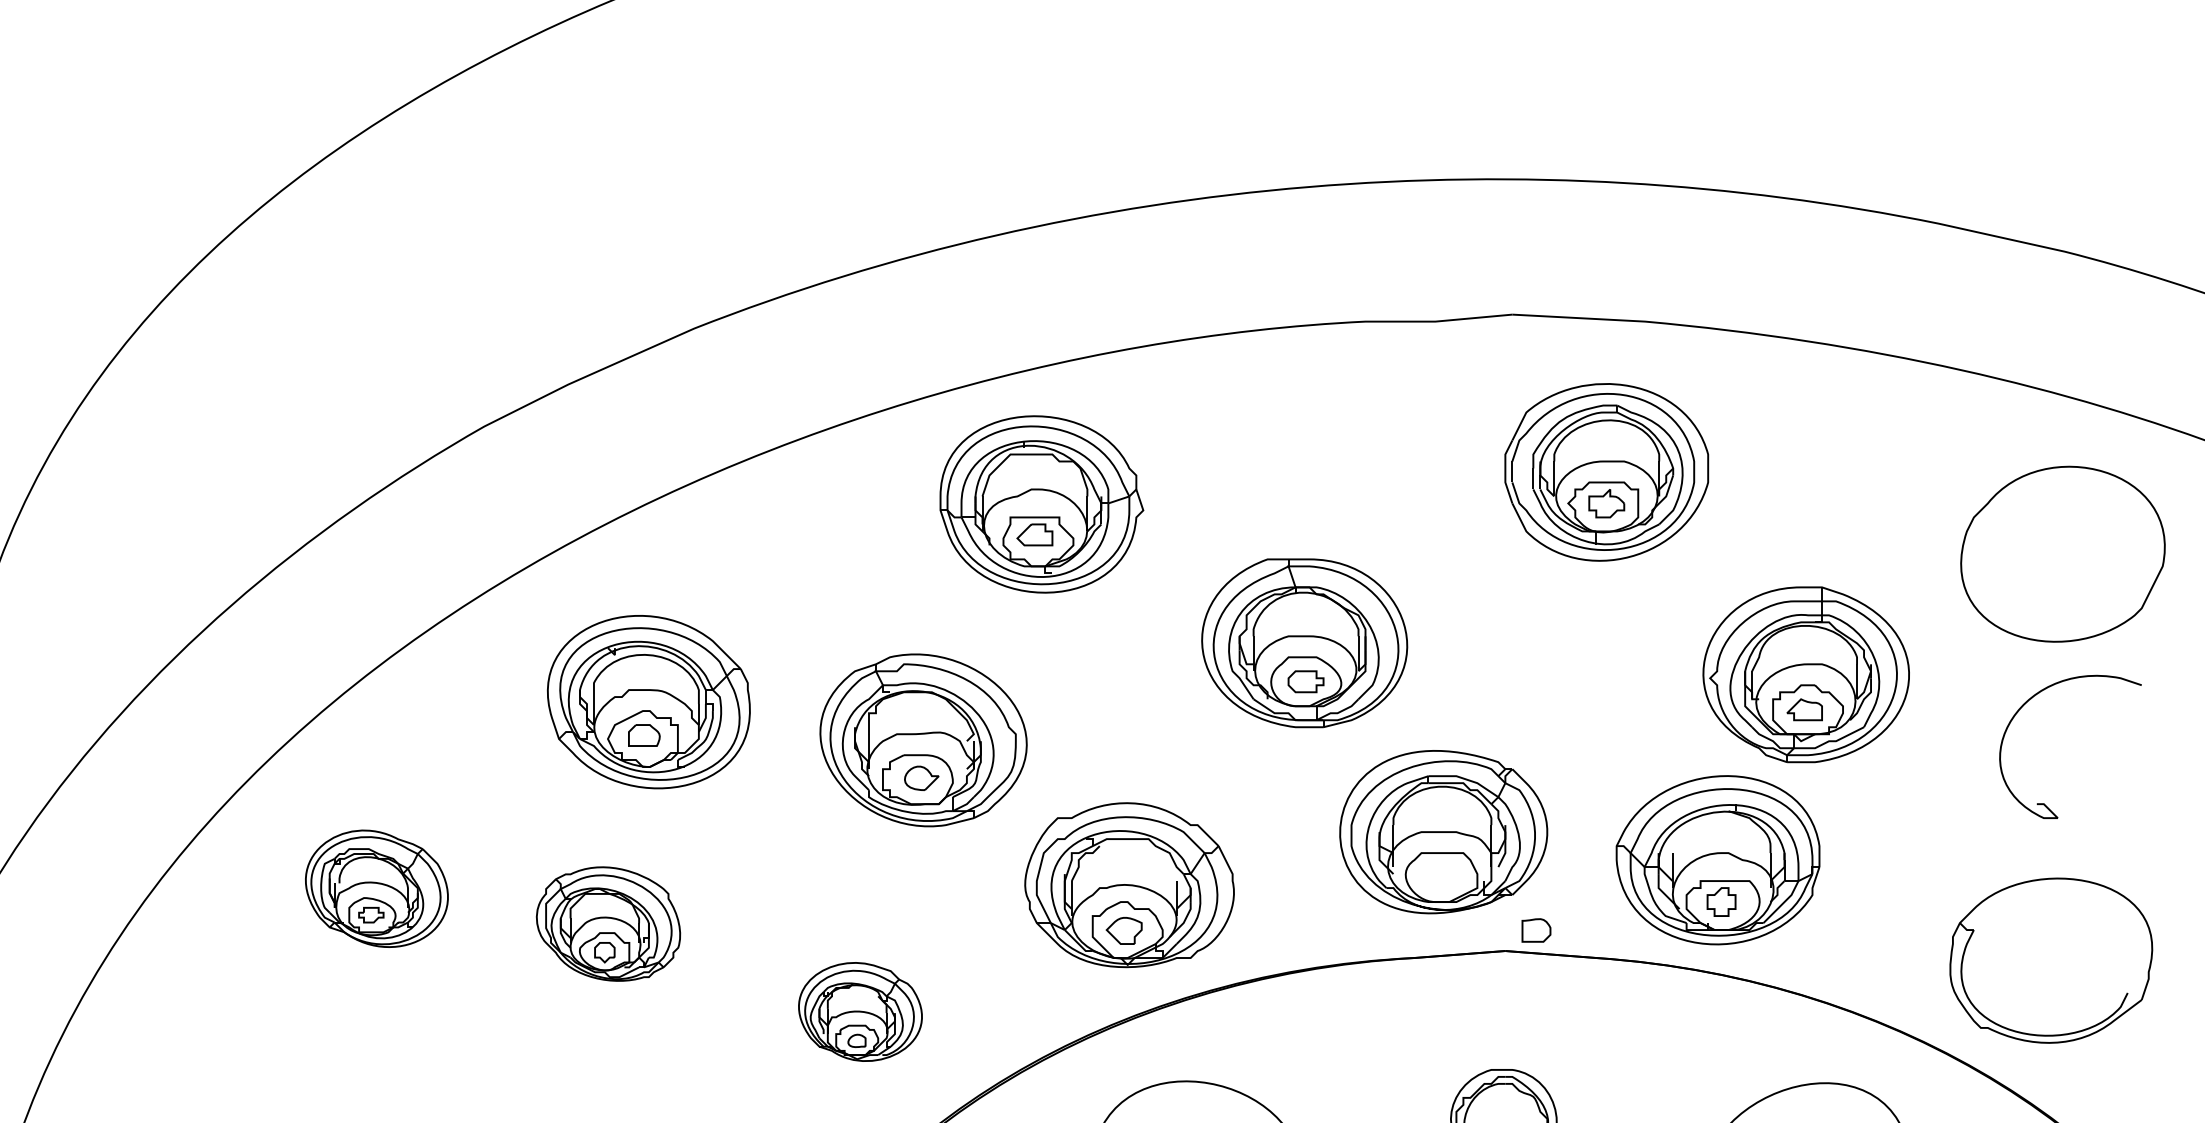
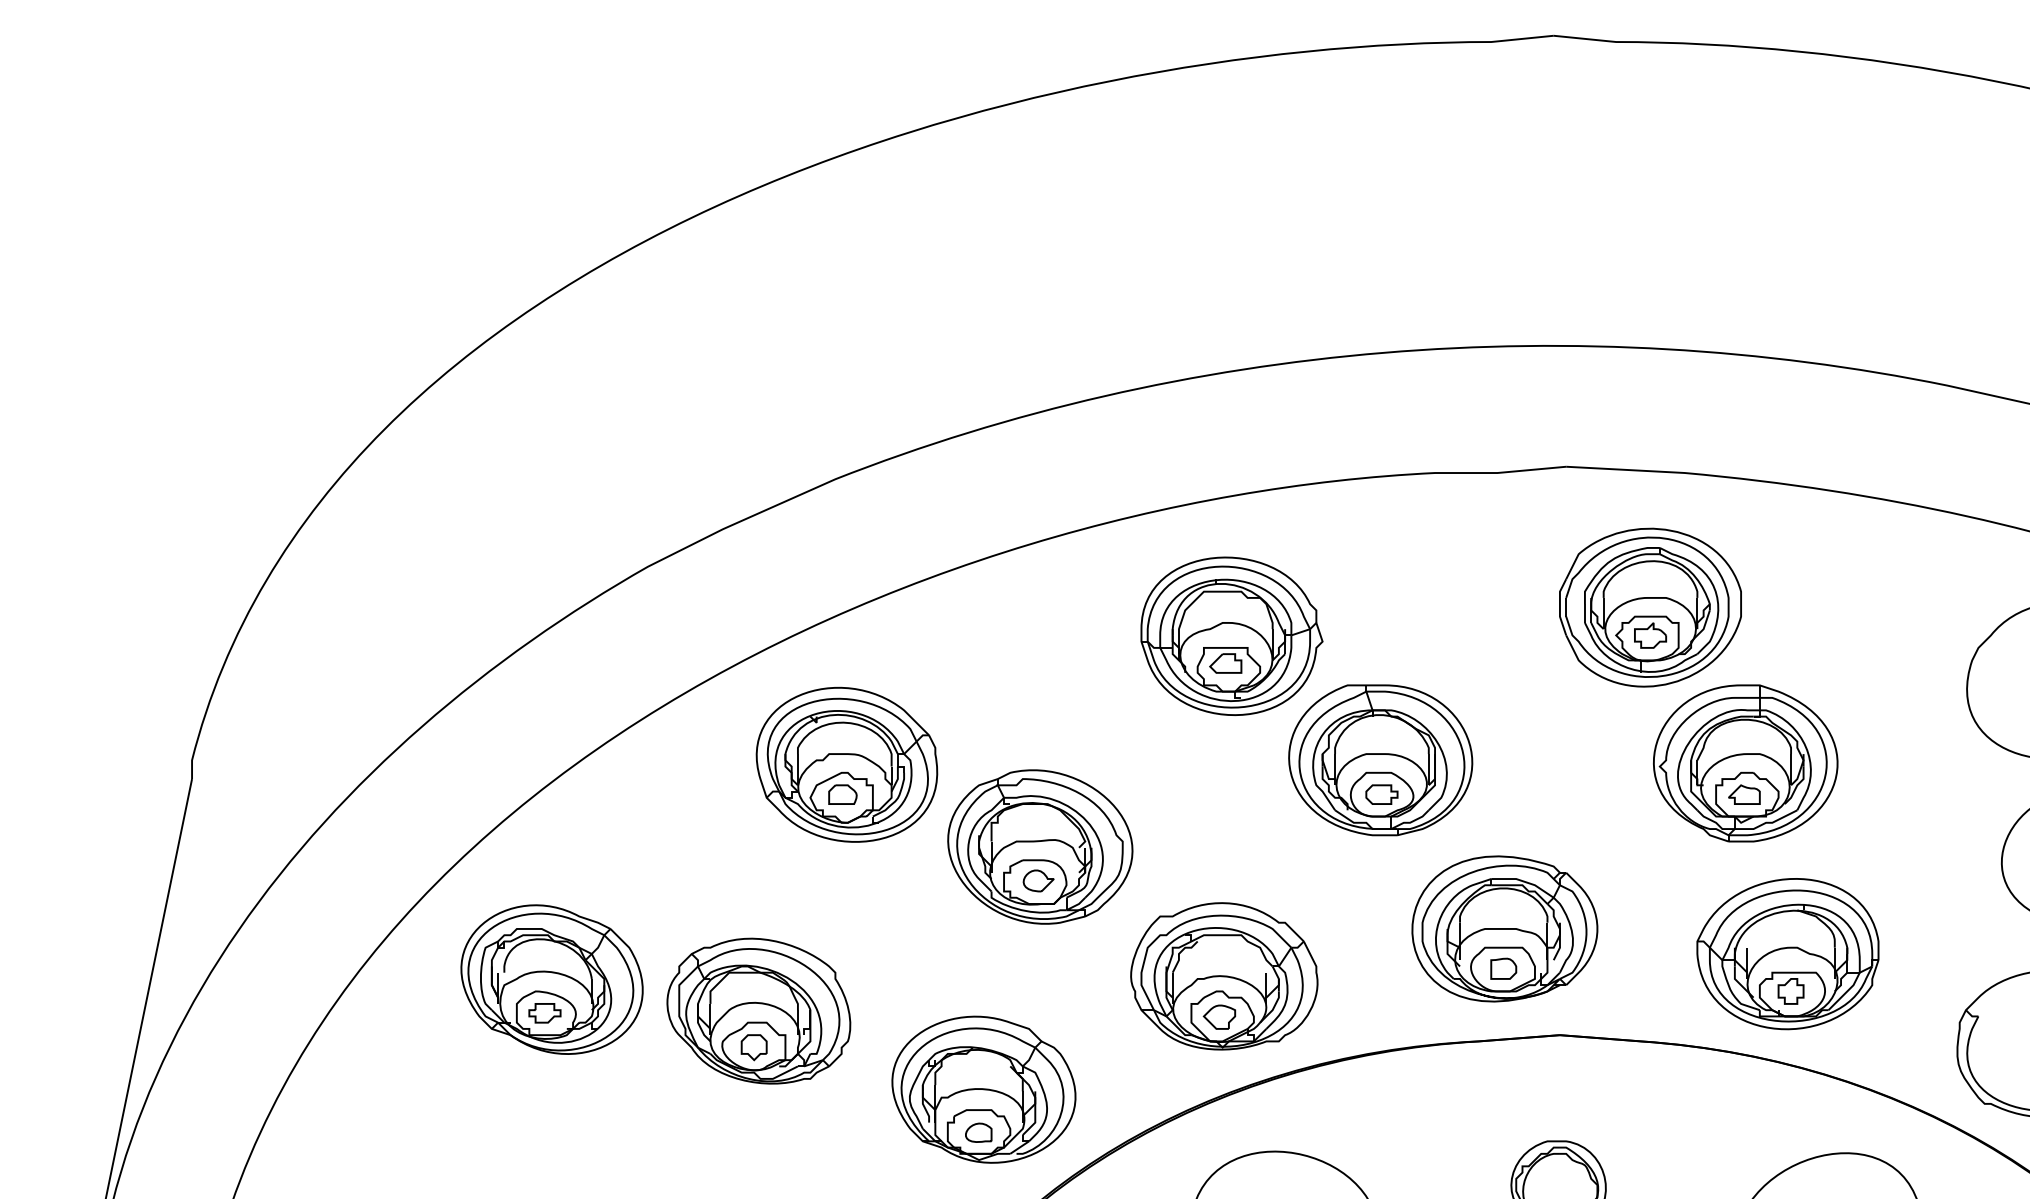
part: (1041, 503) -> (1231, 635), moved
part: (1806, 674) -> (1745, 763), moved
part: (648, 701) -> (846, 764), moved
part: (1717, 860) -> (1787, 954), moved
part: (376, 888) -> (551, 979), size x1.43
part: (608, 923) -> (758, 1010), size x1.43
part: (1536, 930) -> (1503, 968), moved
part: (859, 1011) -> (983, 1089), size x1.67

